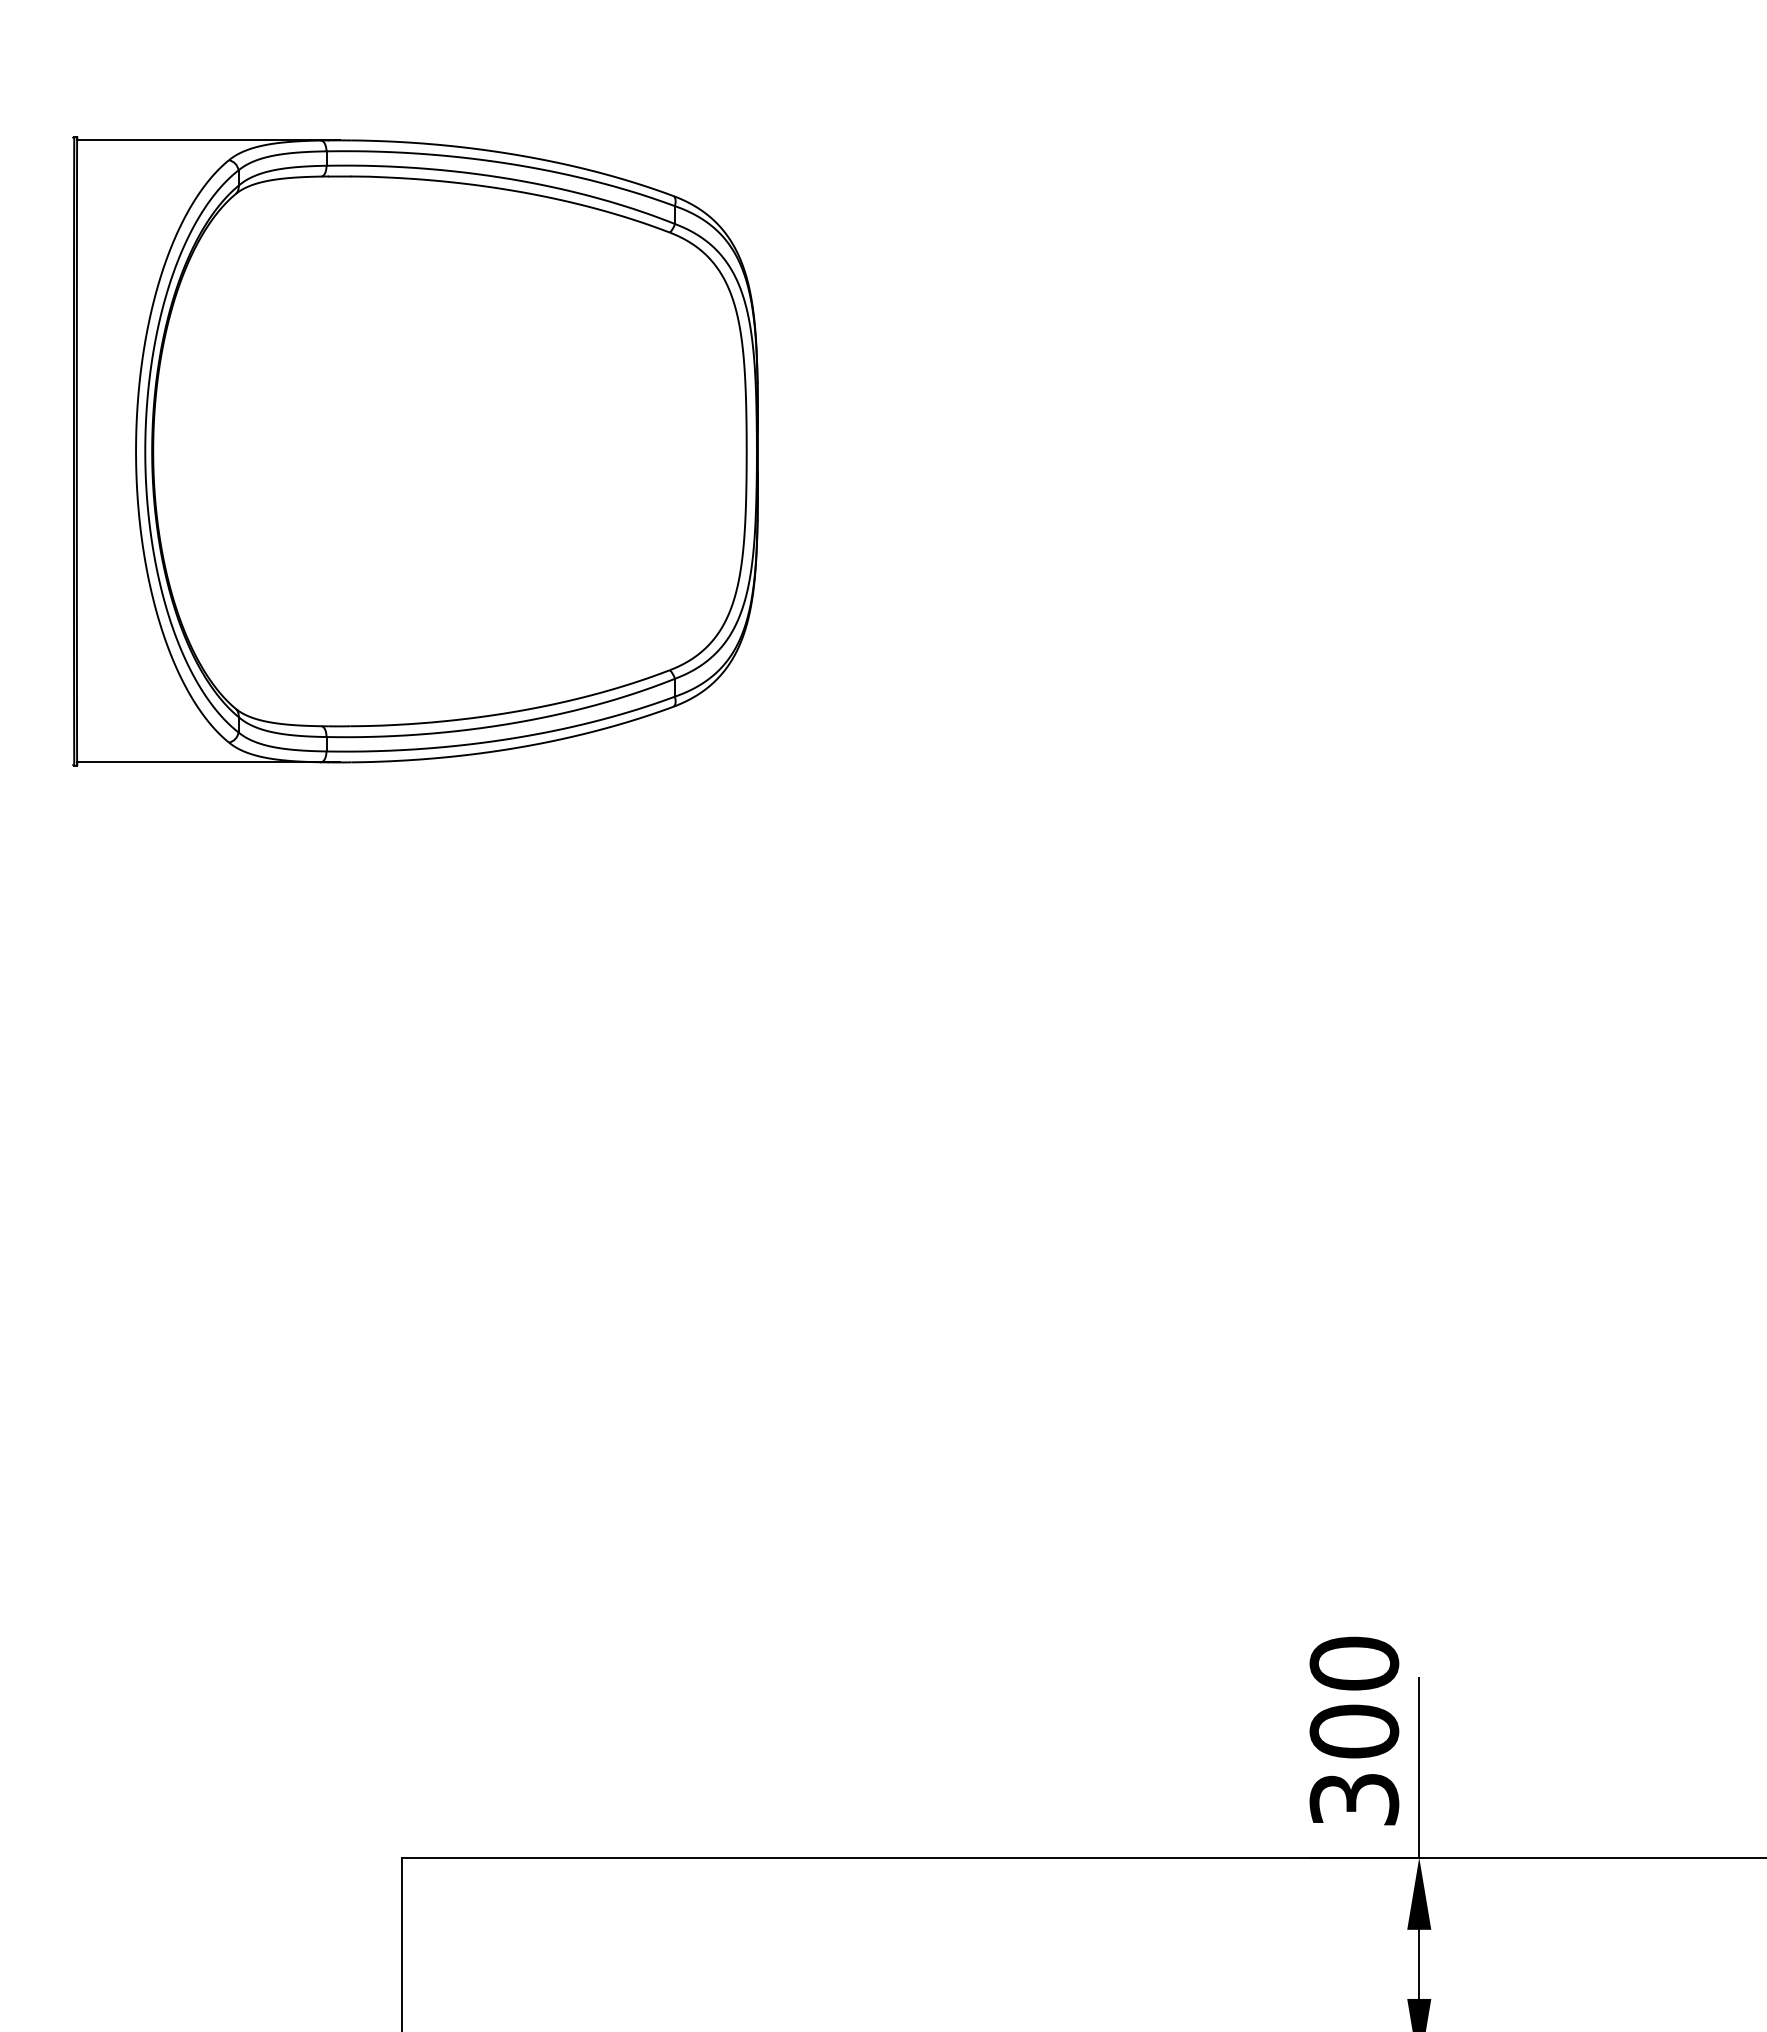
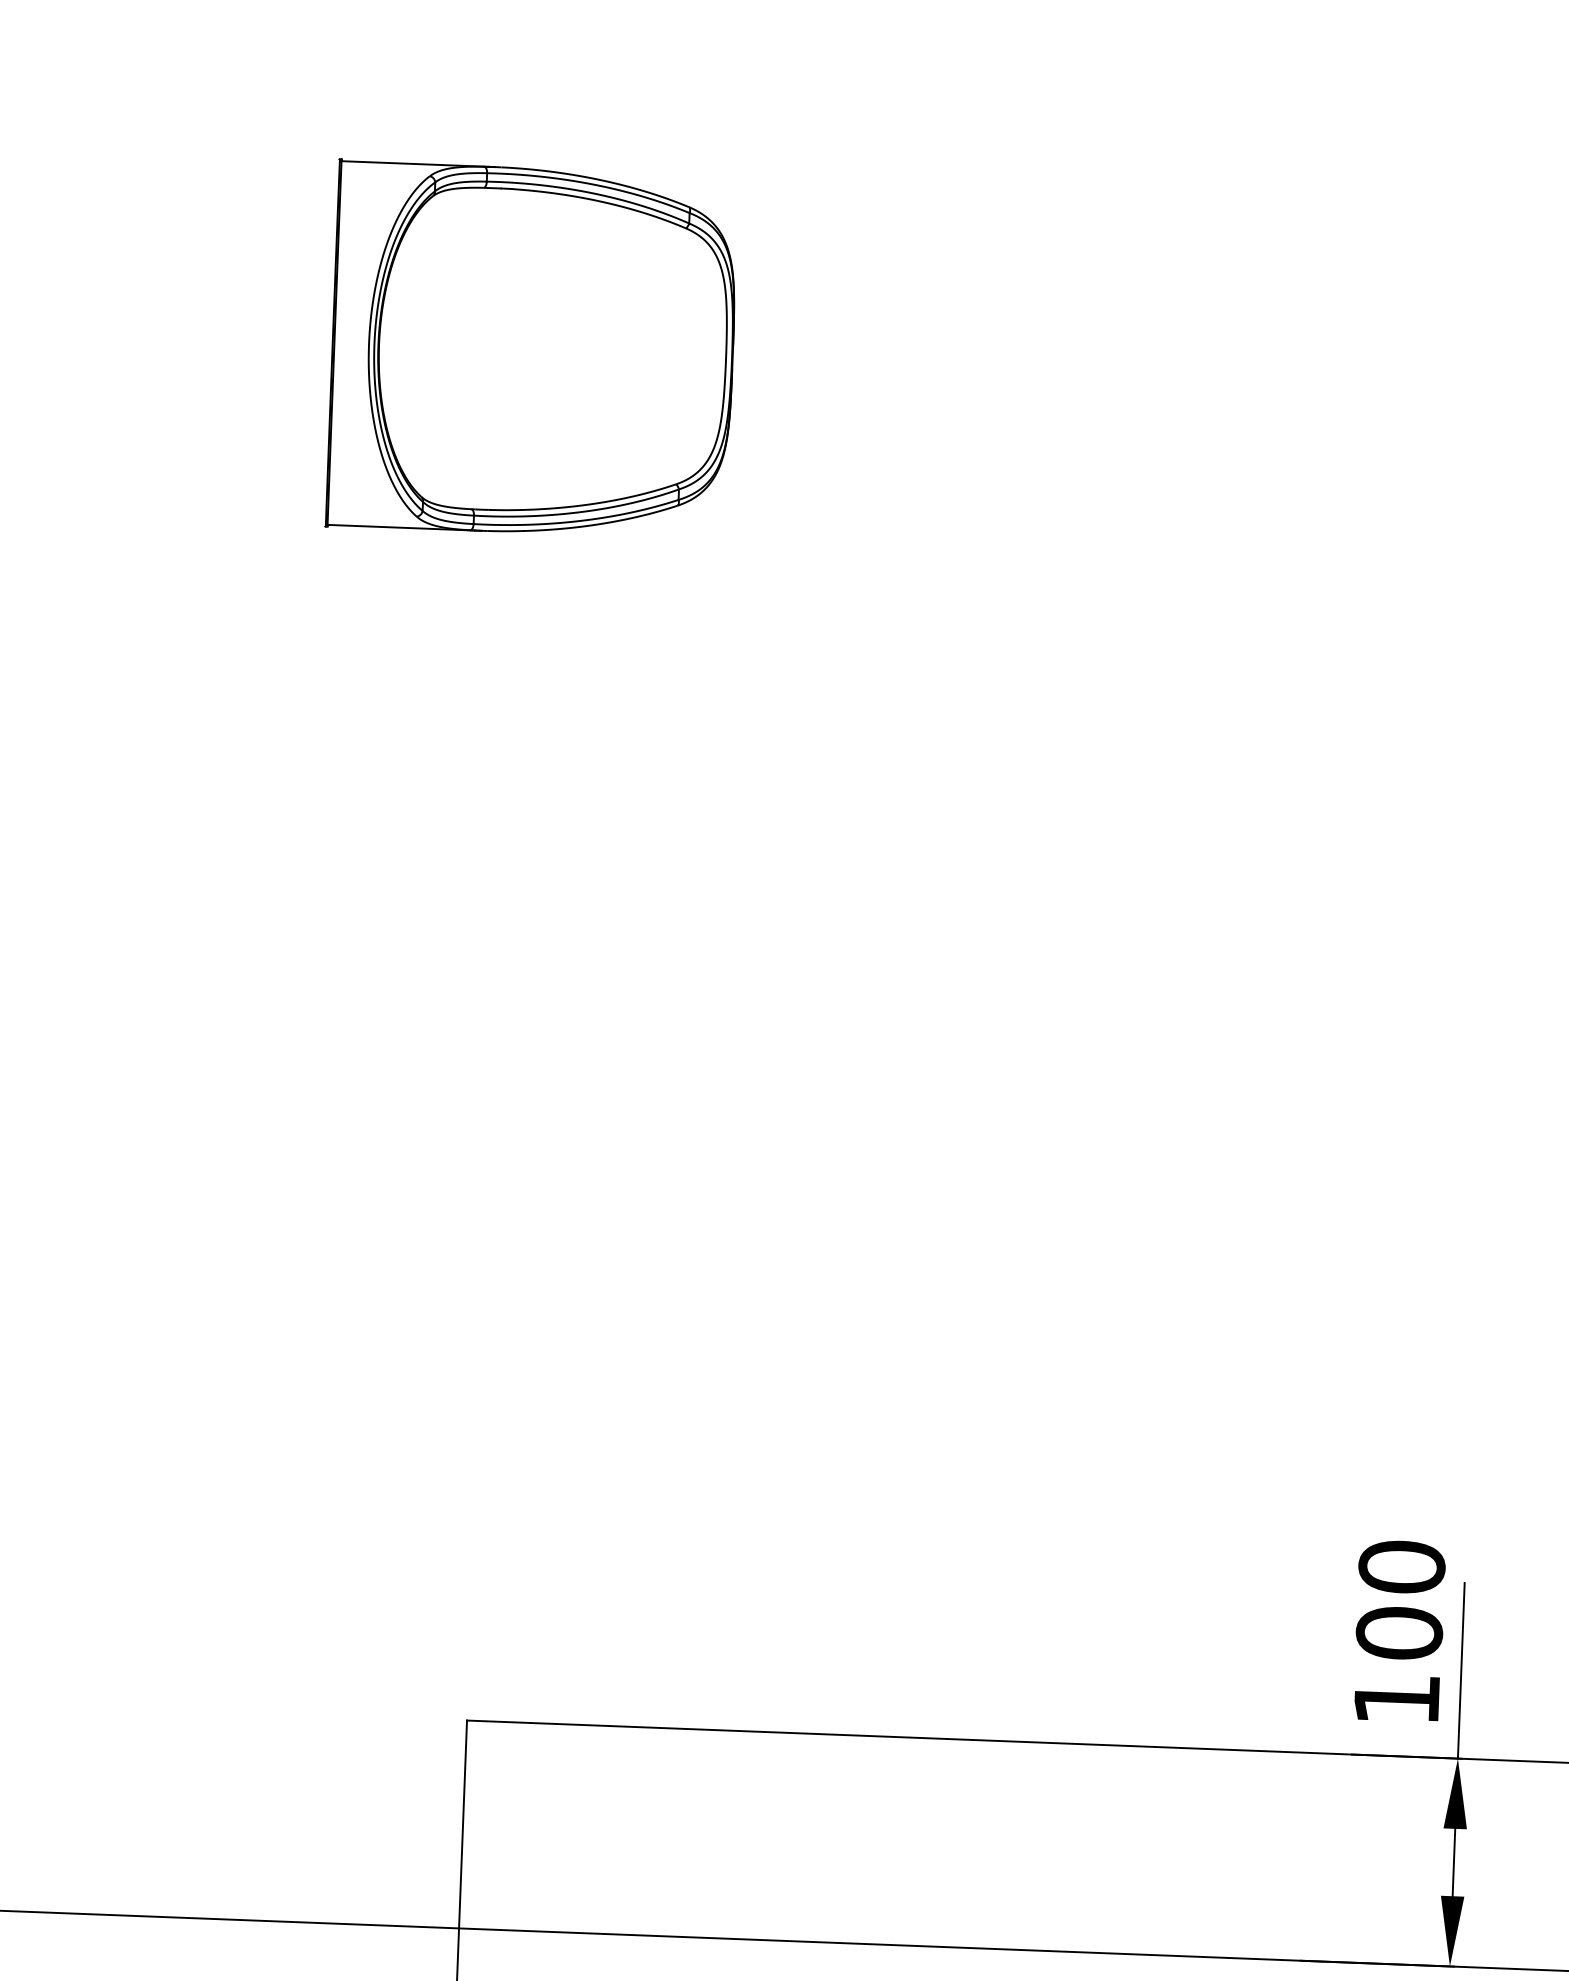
part: (415, 451) -> (532, 350), size x0.6
text: (1354, 1799) -> (1396, 1699), 300 -> 100

